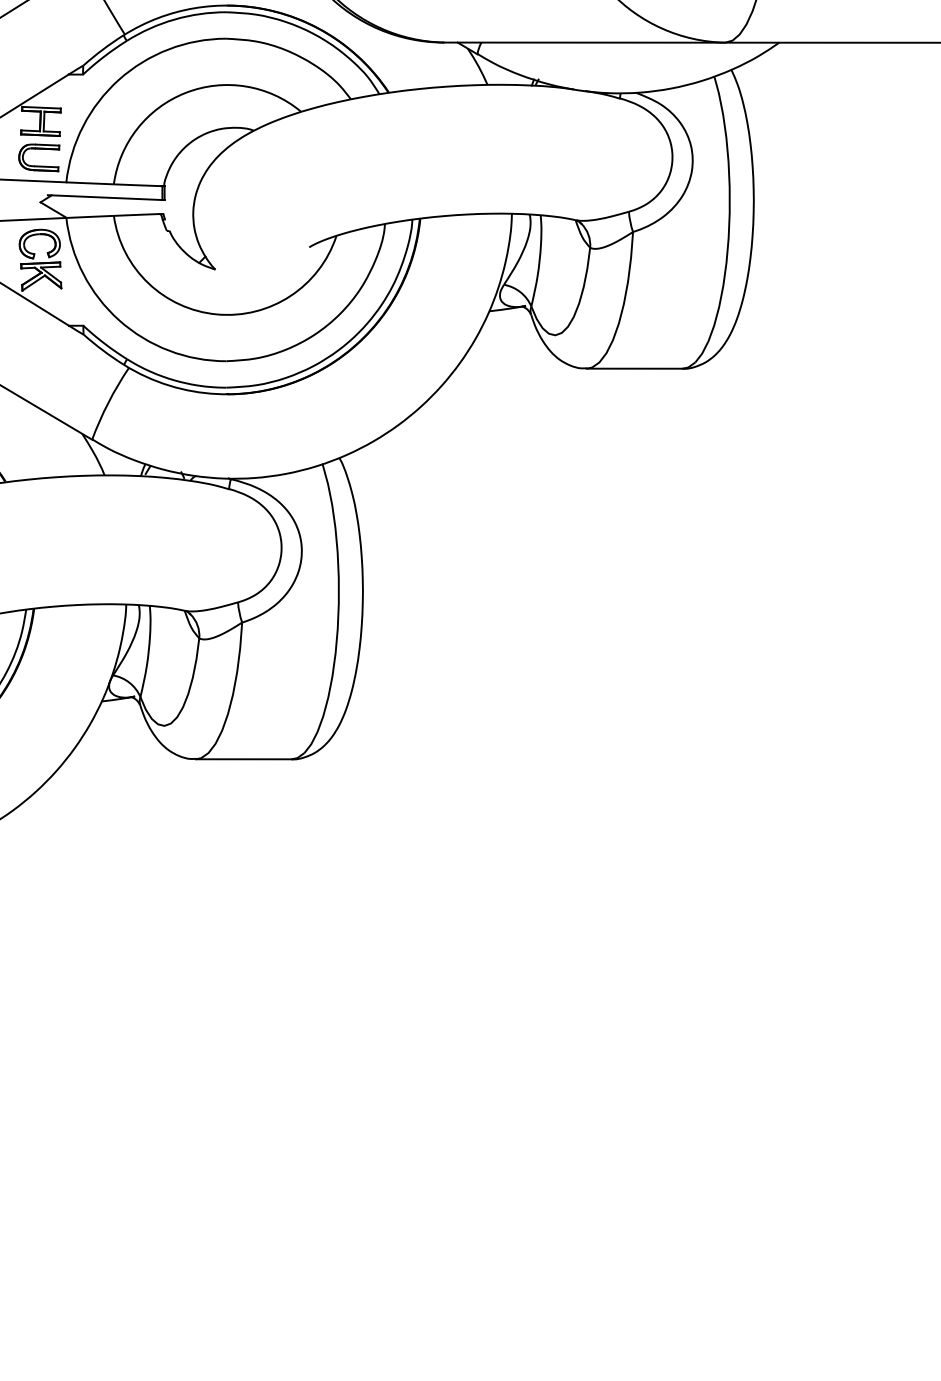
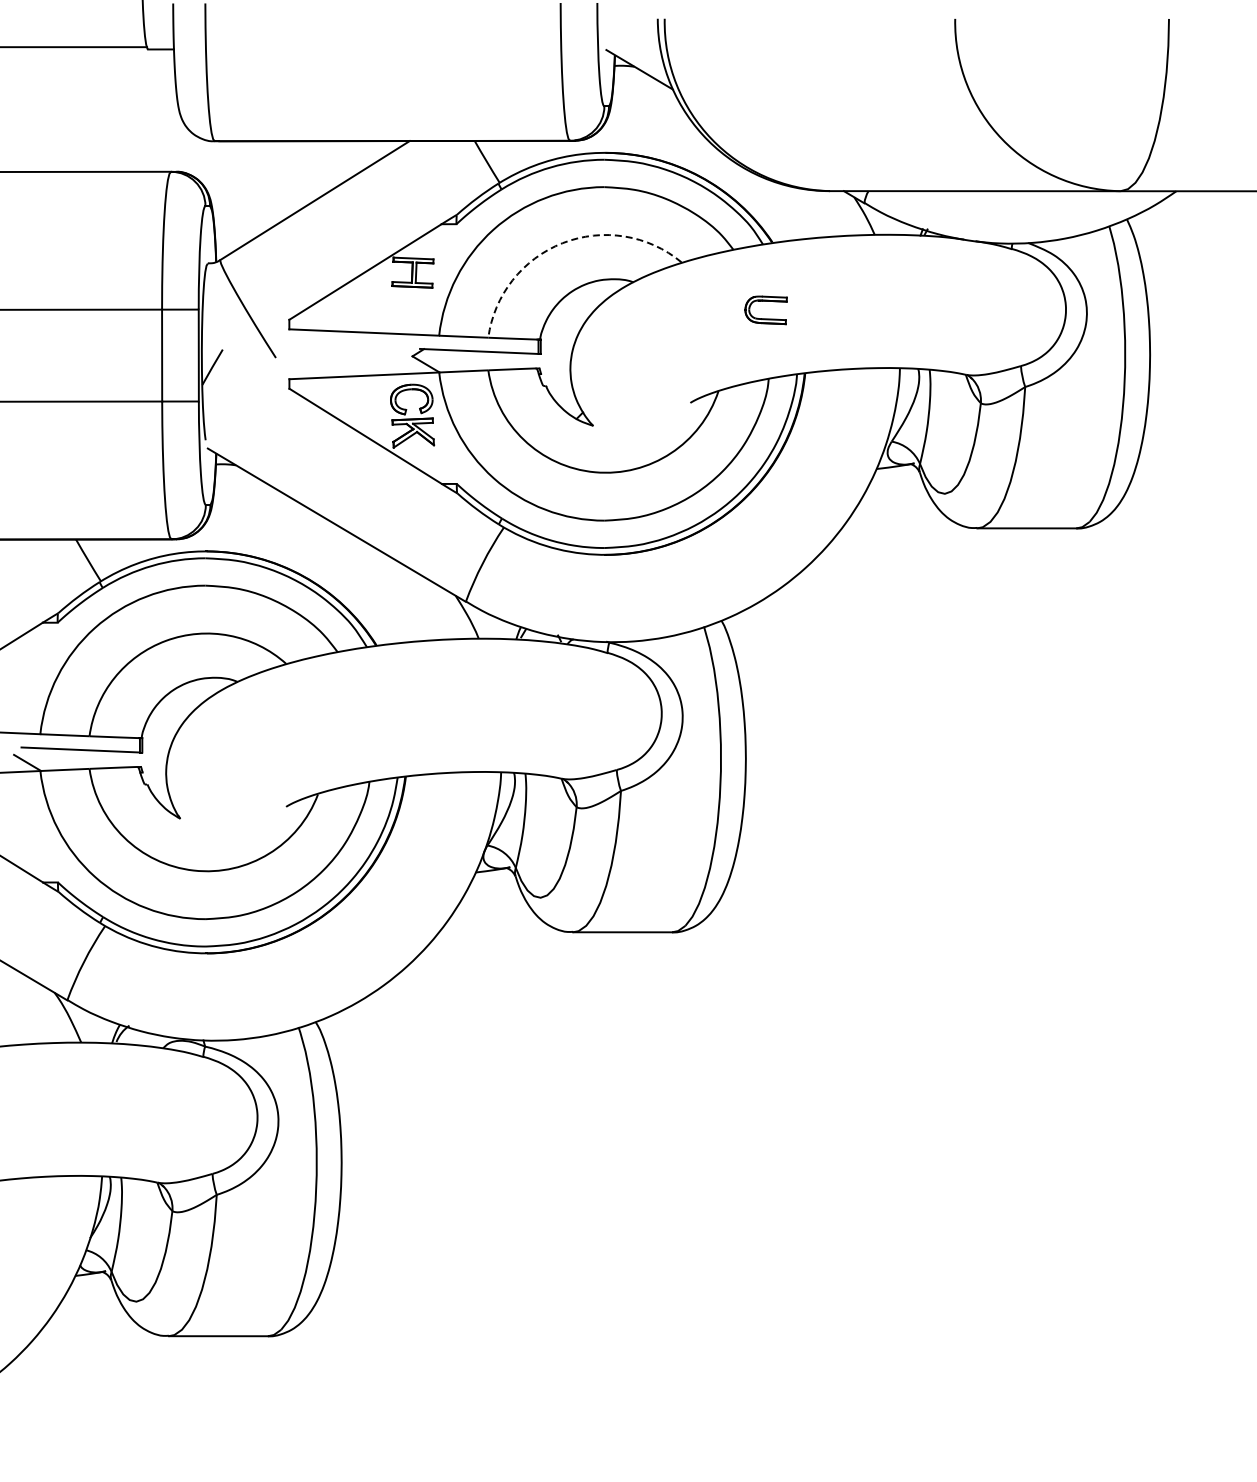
arc: (185, 93) -> (562, 243), solid -> dashed
part: (38, 165) -> (765, 318), moved

